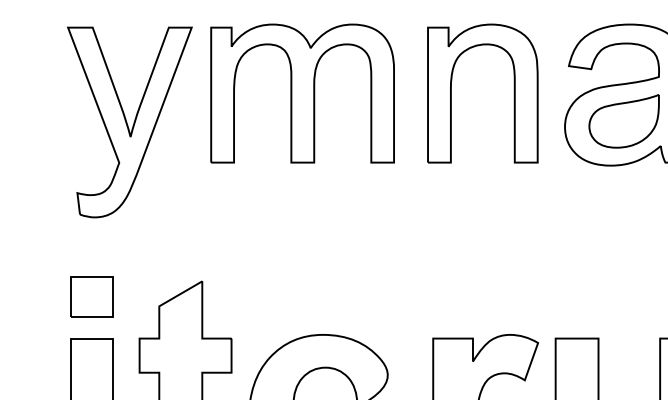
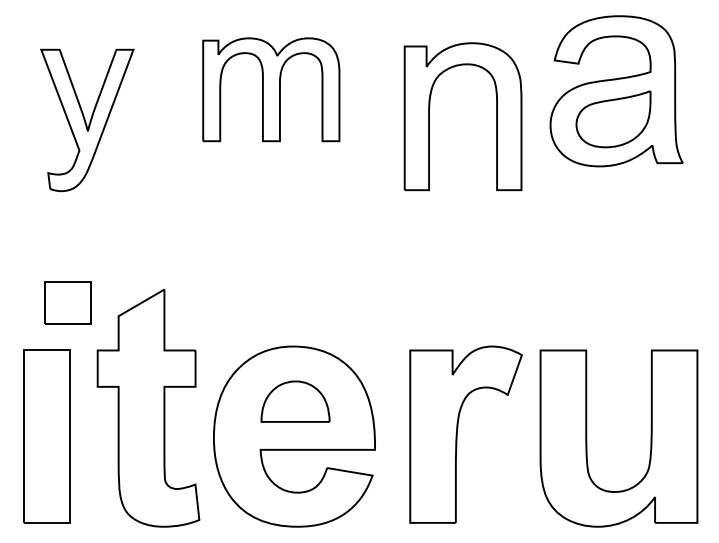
part: (302, 93) -> (271, 89), size x0.7
part: (451, 93) -> (429, 116), moved
part: (130, 122) -> (87, 120), size x0.7
part: (91, 296) -> (67, 302), moved

